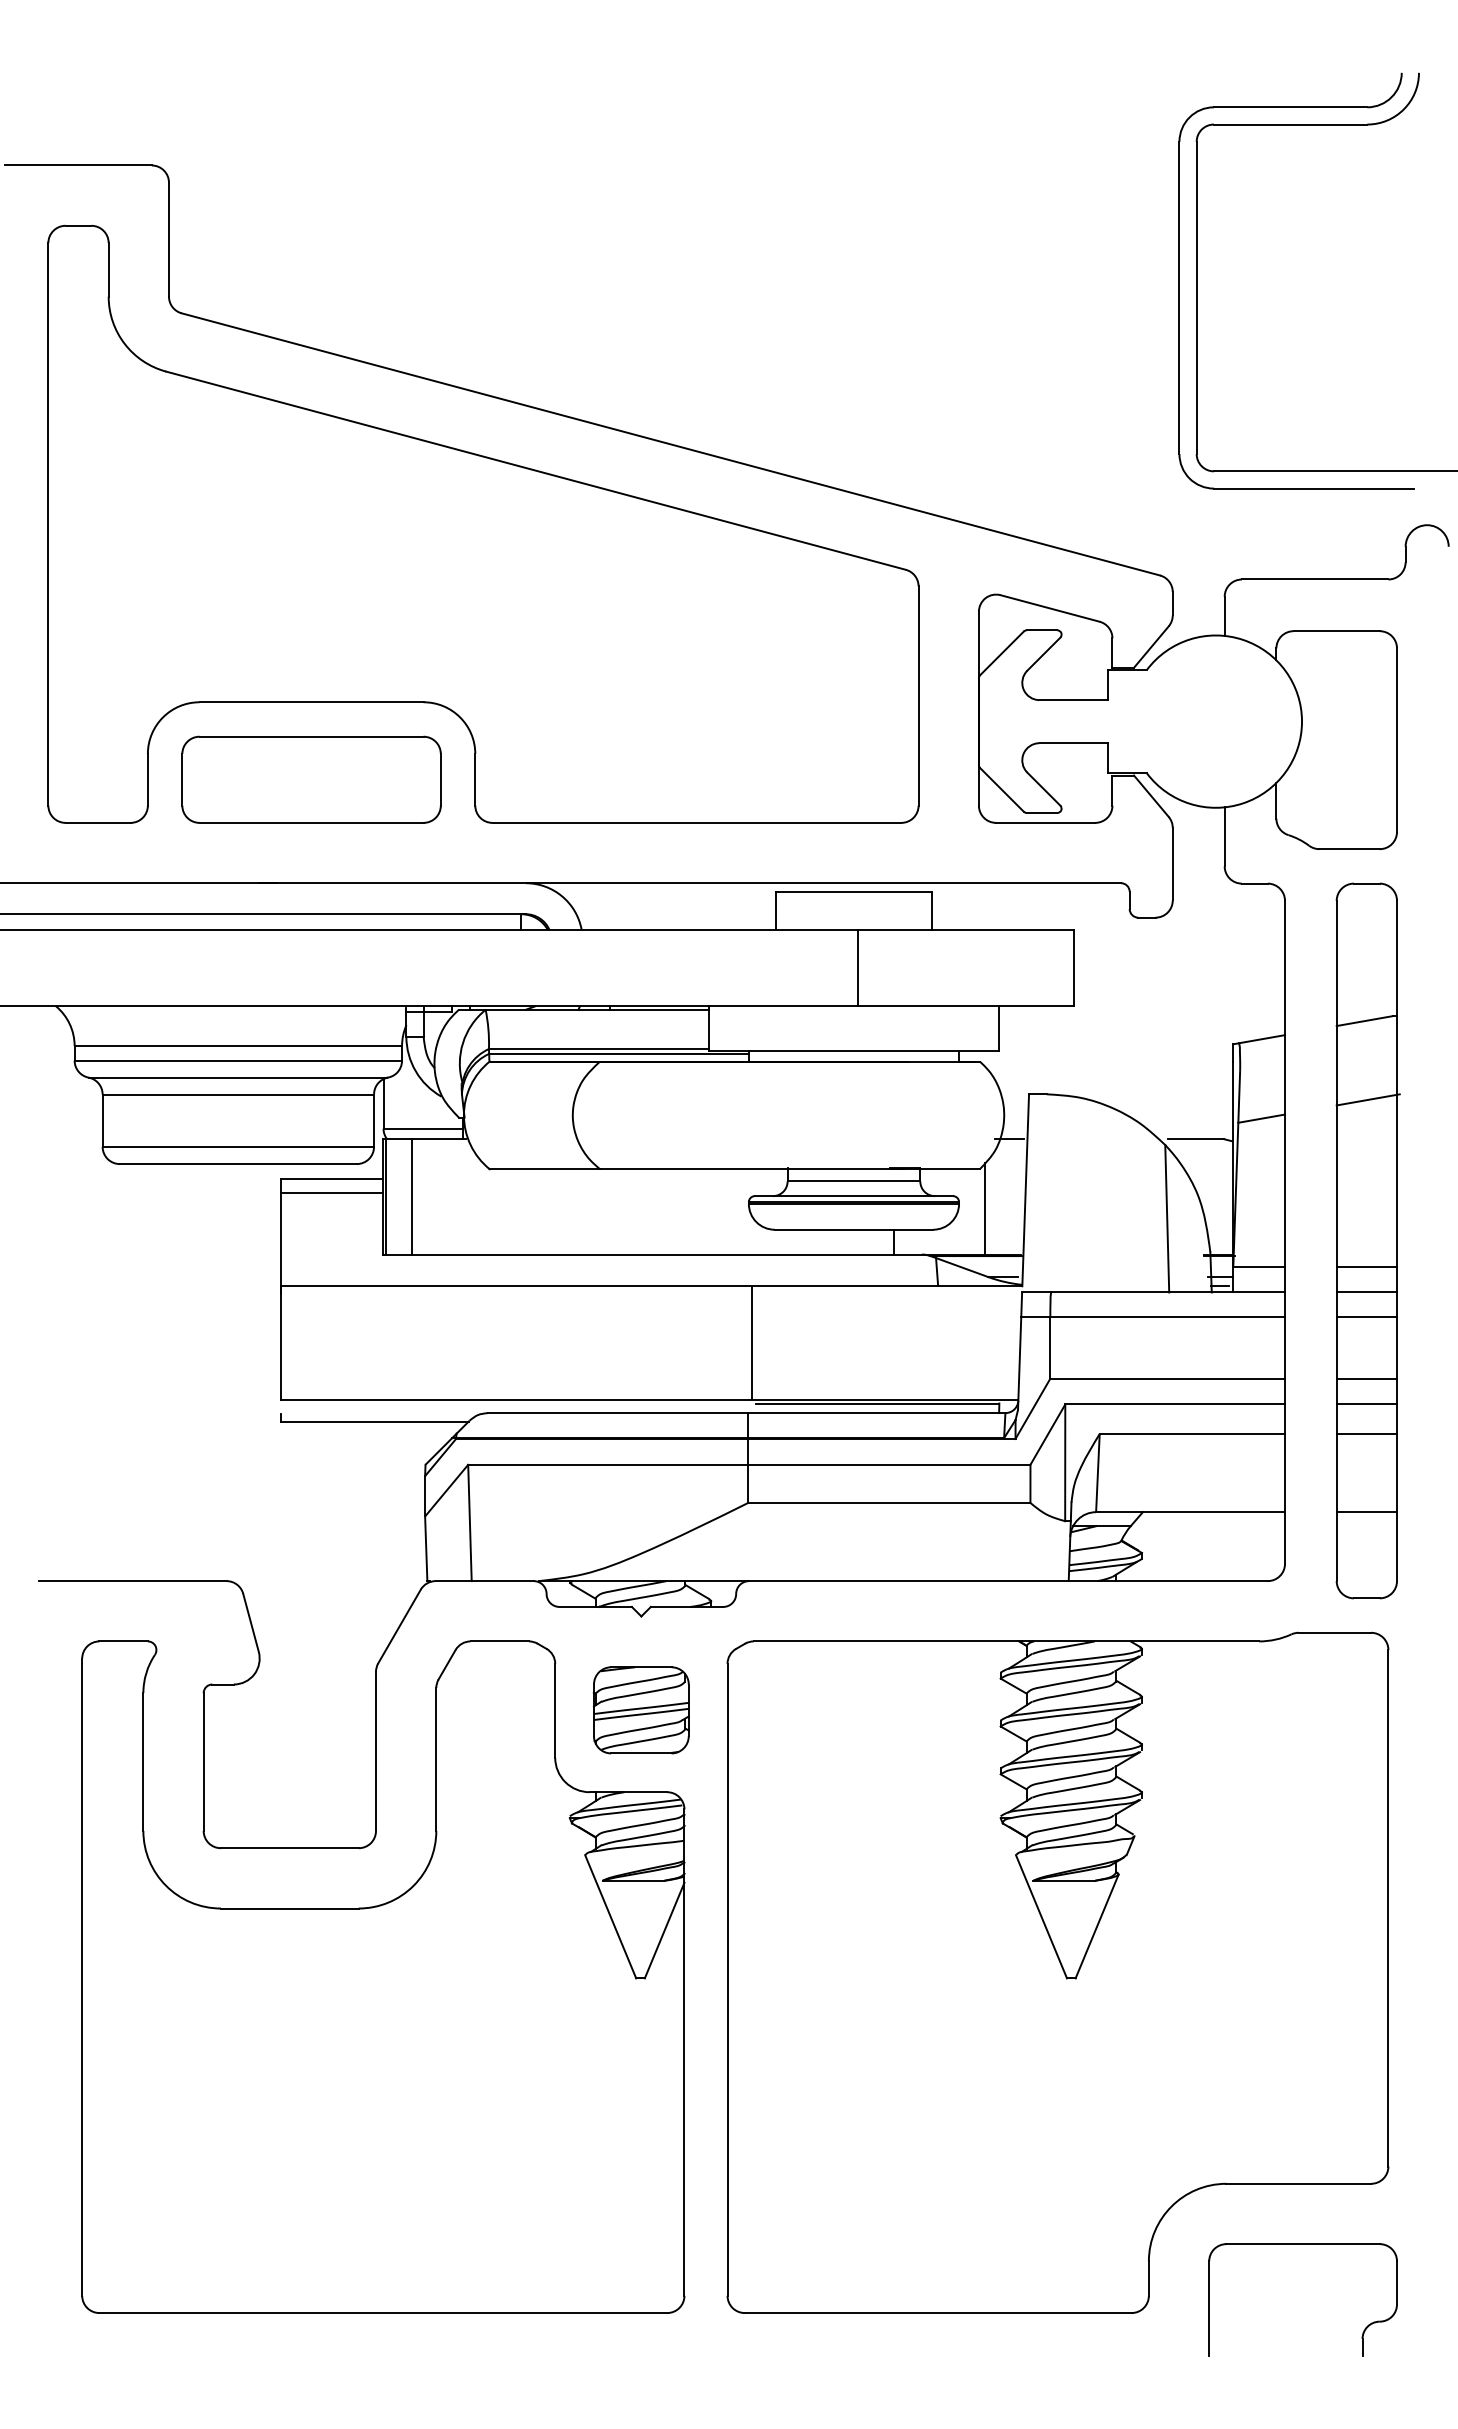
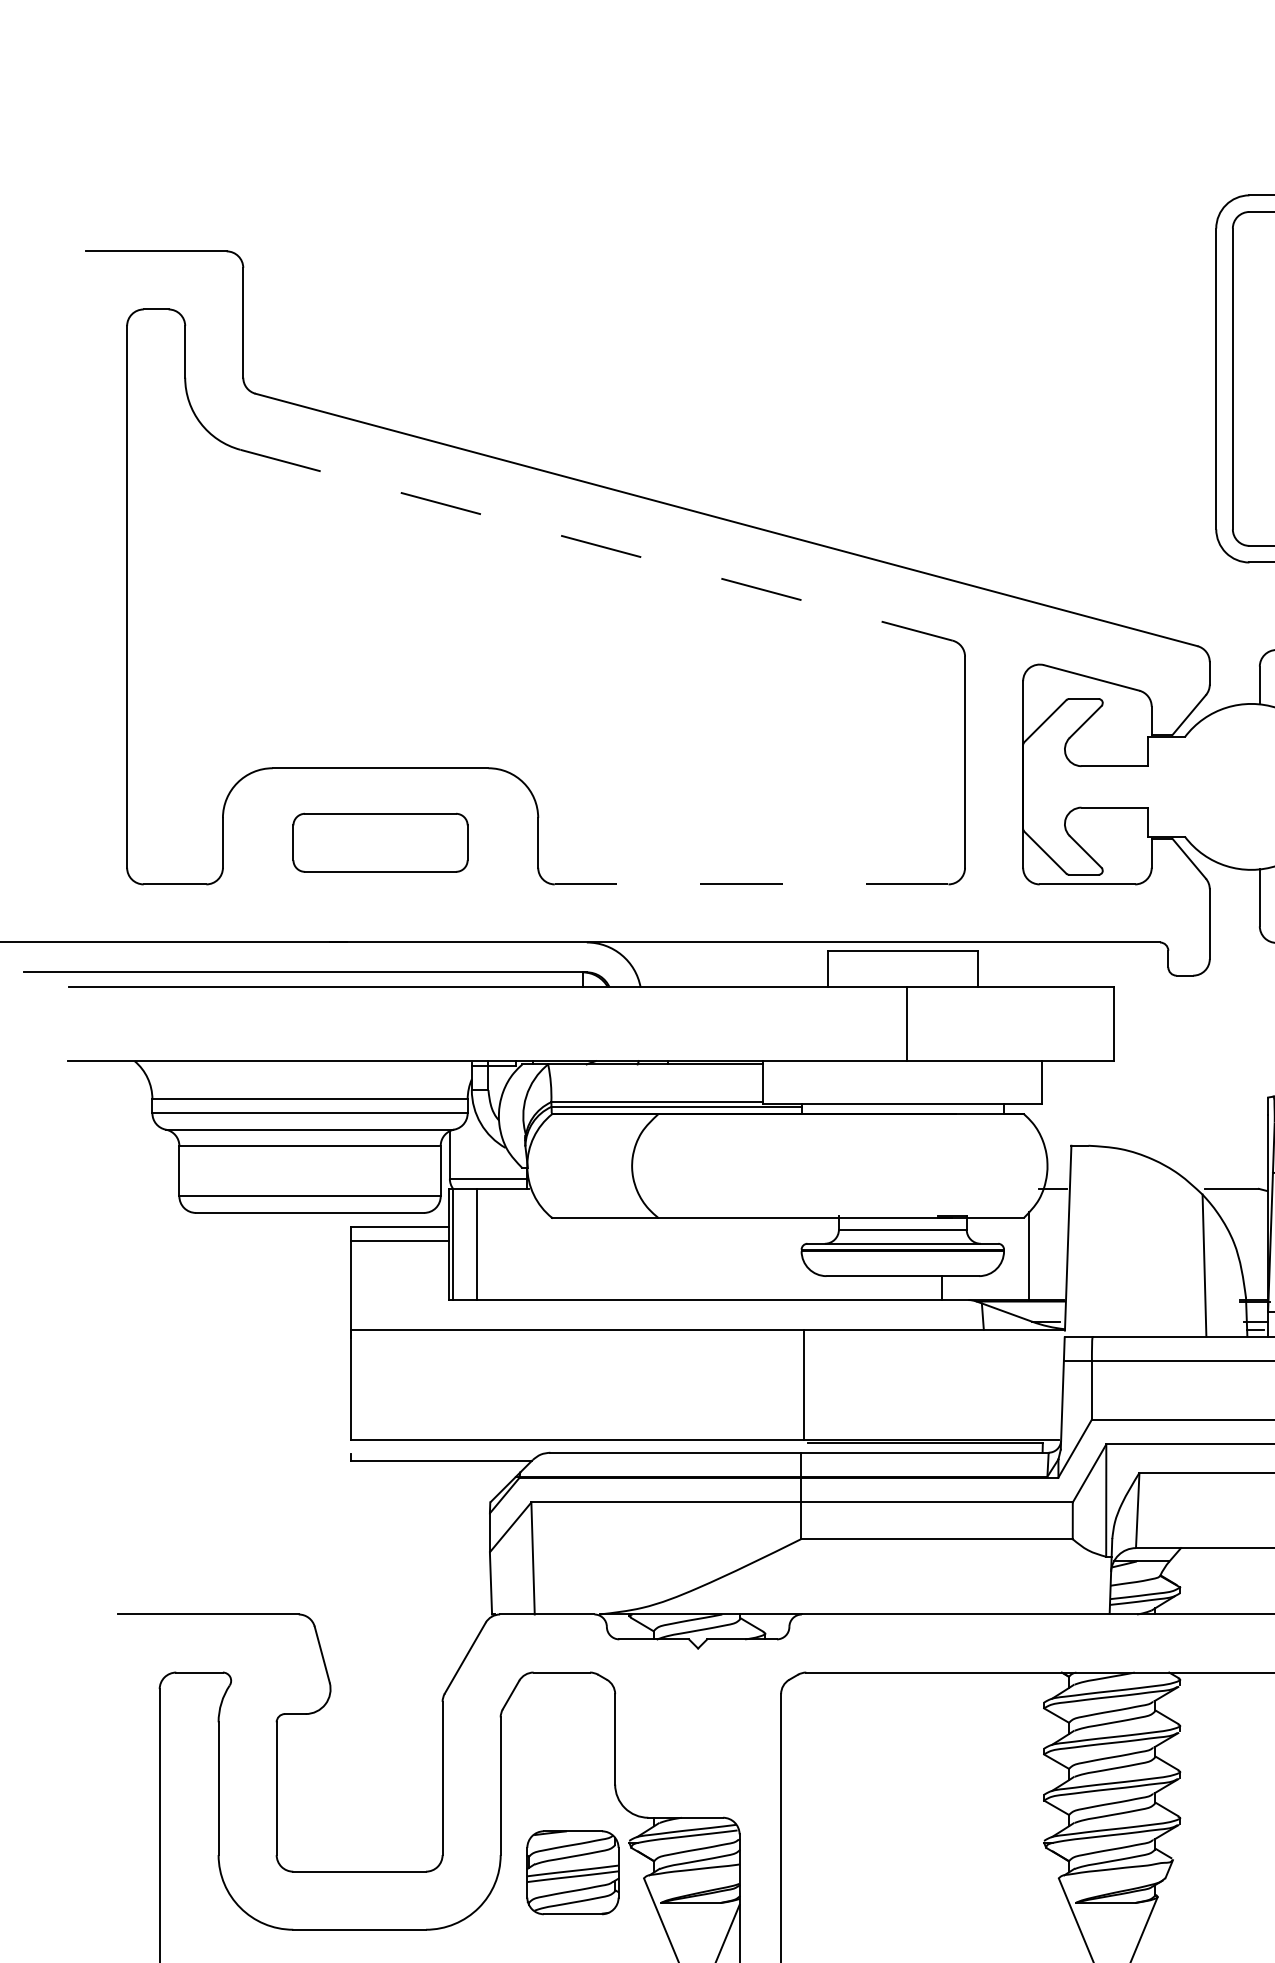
line: (535, 470) -> (596, 545), solid -> dashed
part: (311, 779) -> (380, 842), size x0.7
line: (696, 822) -> (751, 884), solid -> dashed
part: (640, 1710) -> (572, 1872), moved

